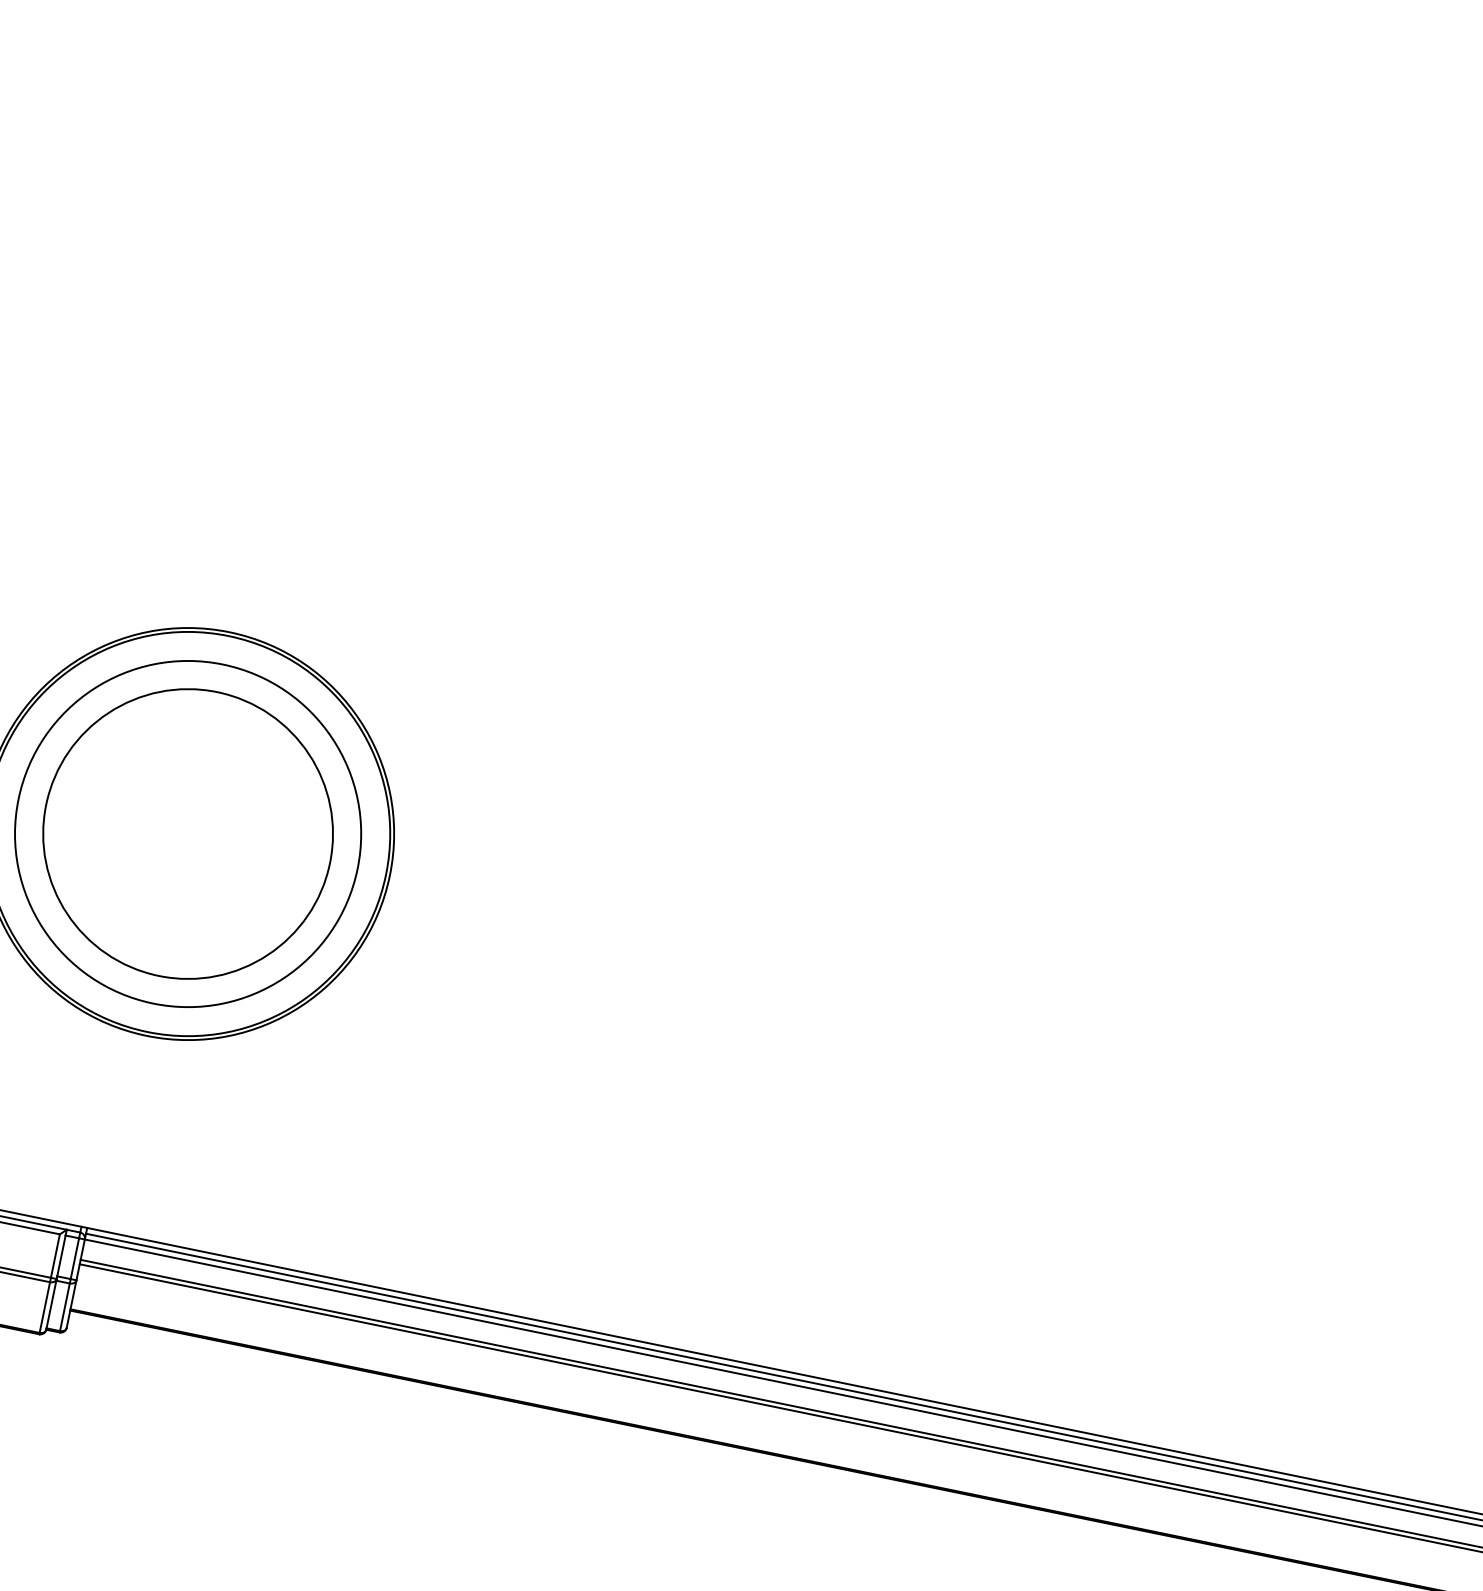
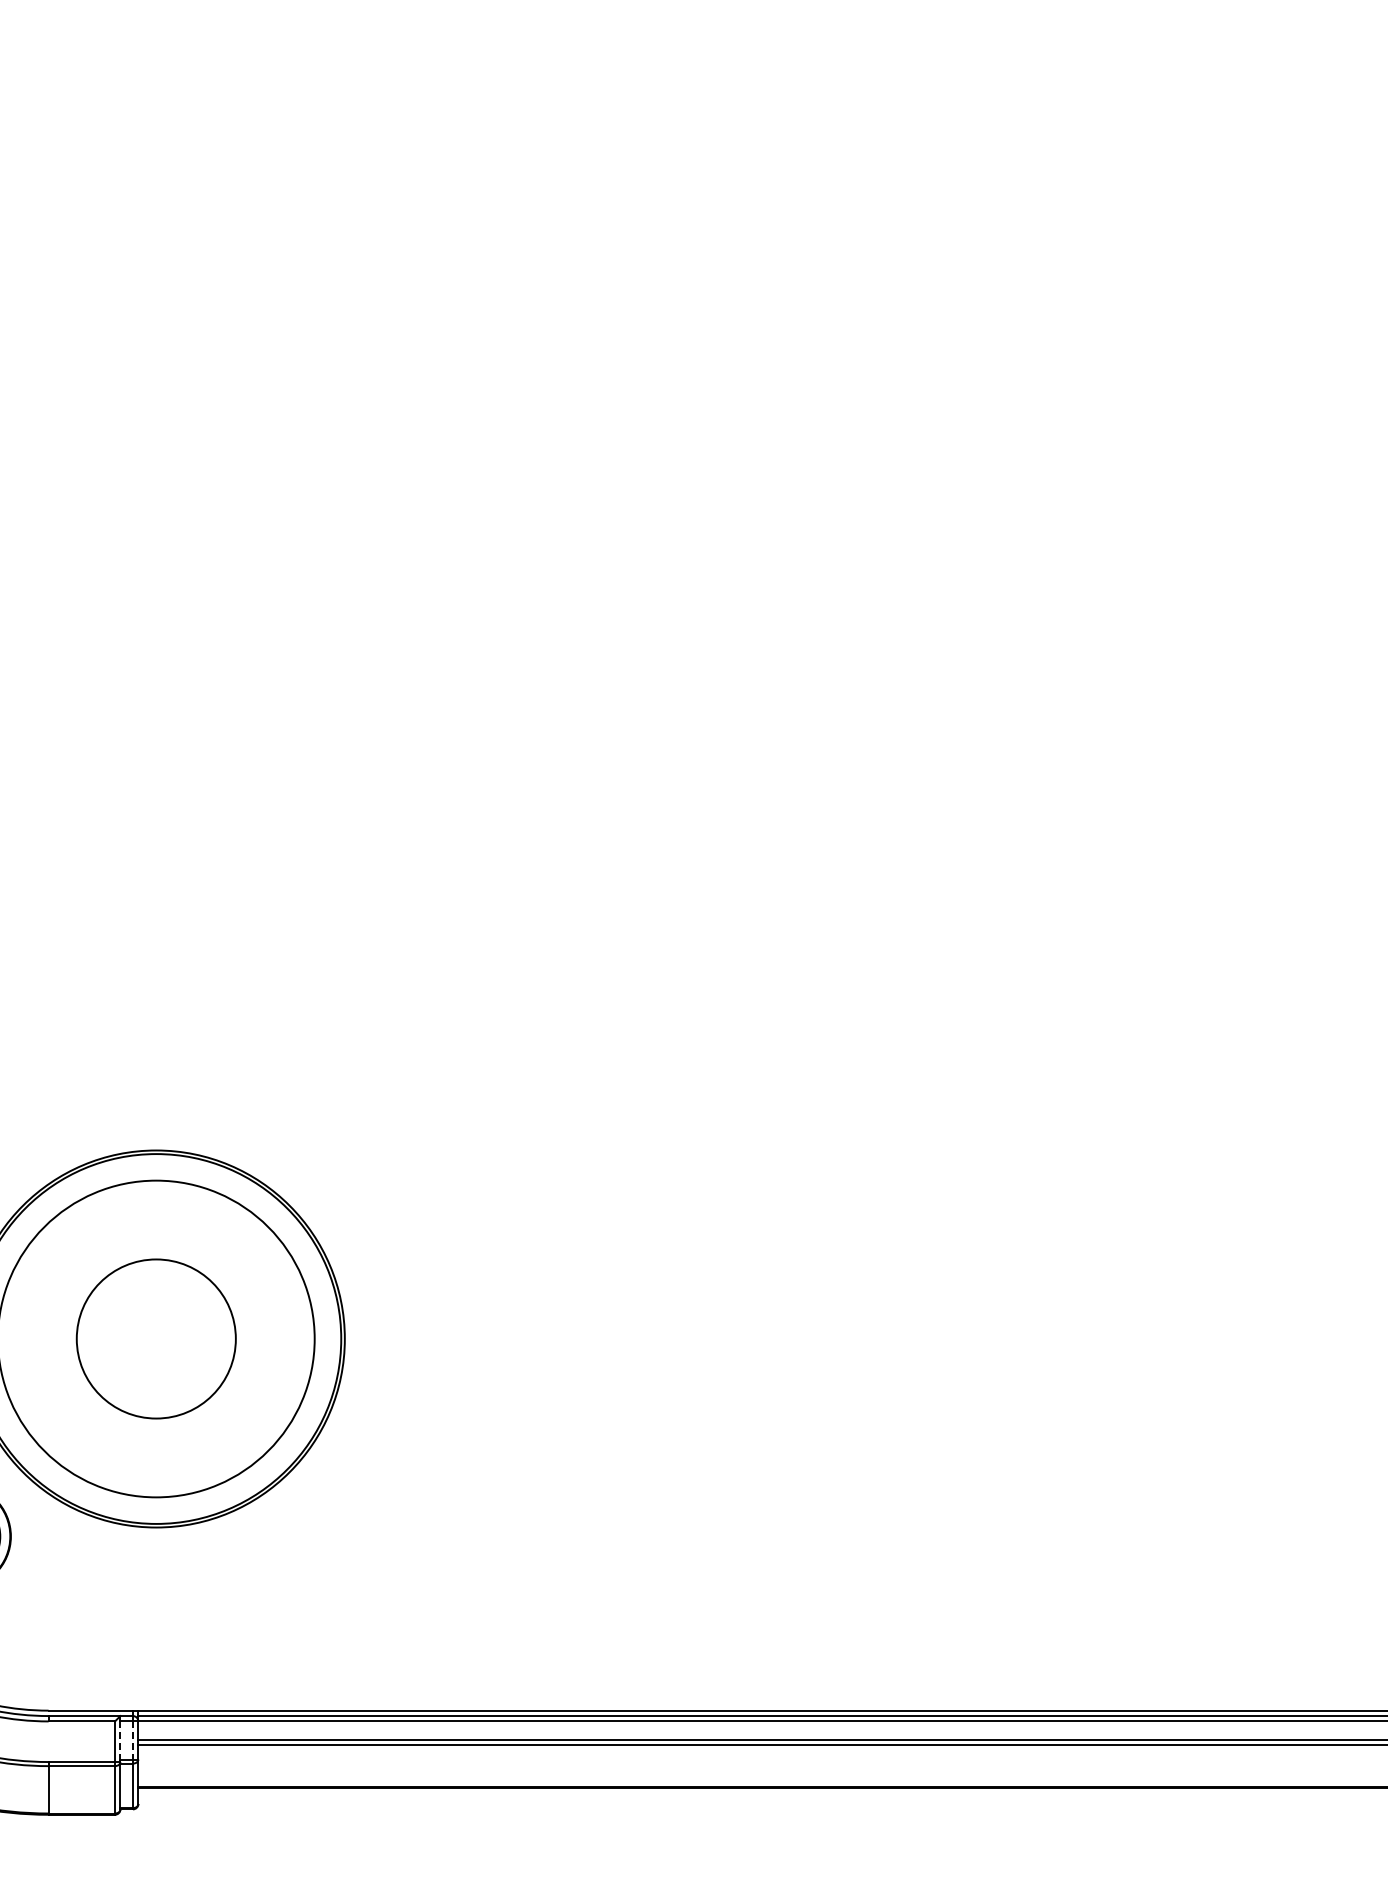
circle: (187, 833) -> (155, 1338), size x0.6
line: (61, 1255) -> (120, 1740), solid -> dashed
line: (74, 1258) -> (132, 1740), solid -> dashed

